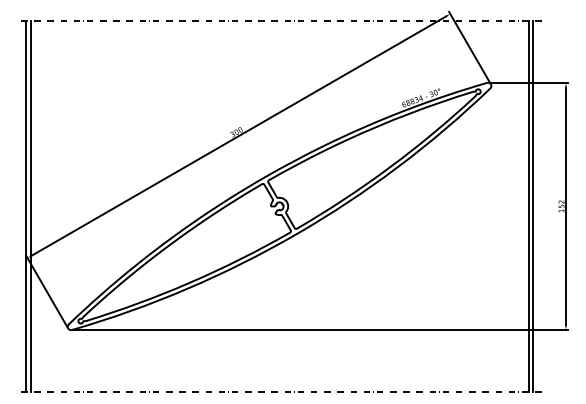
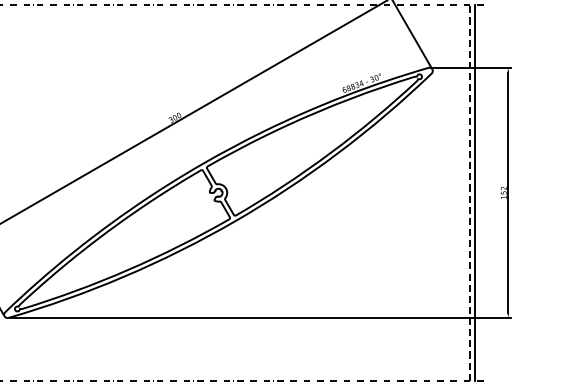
line: (528, 206) -> (470, 192), solid -> dashed

